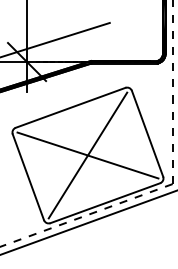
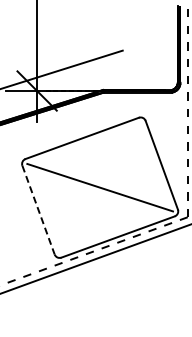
line: (87, 155) -> (99, 187), removed
line: (28, 177) -> (38, 210), solid -> dashed

